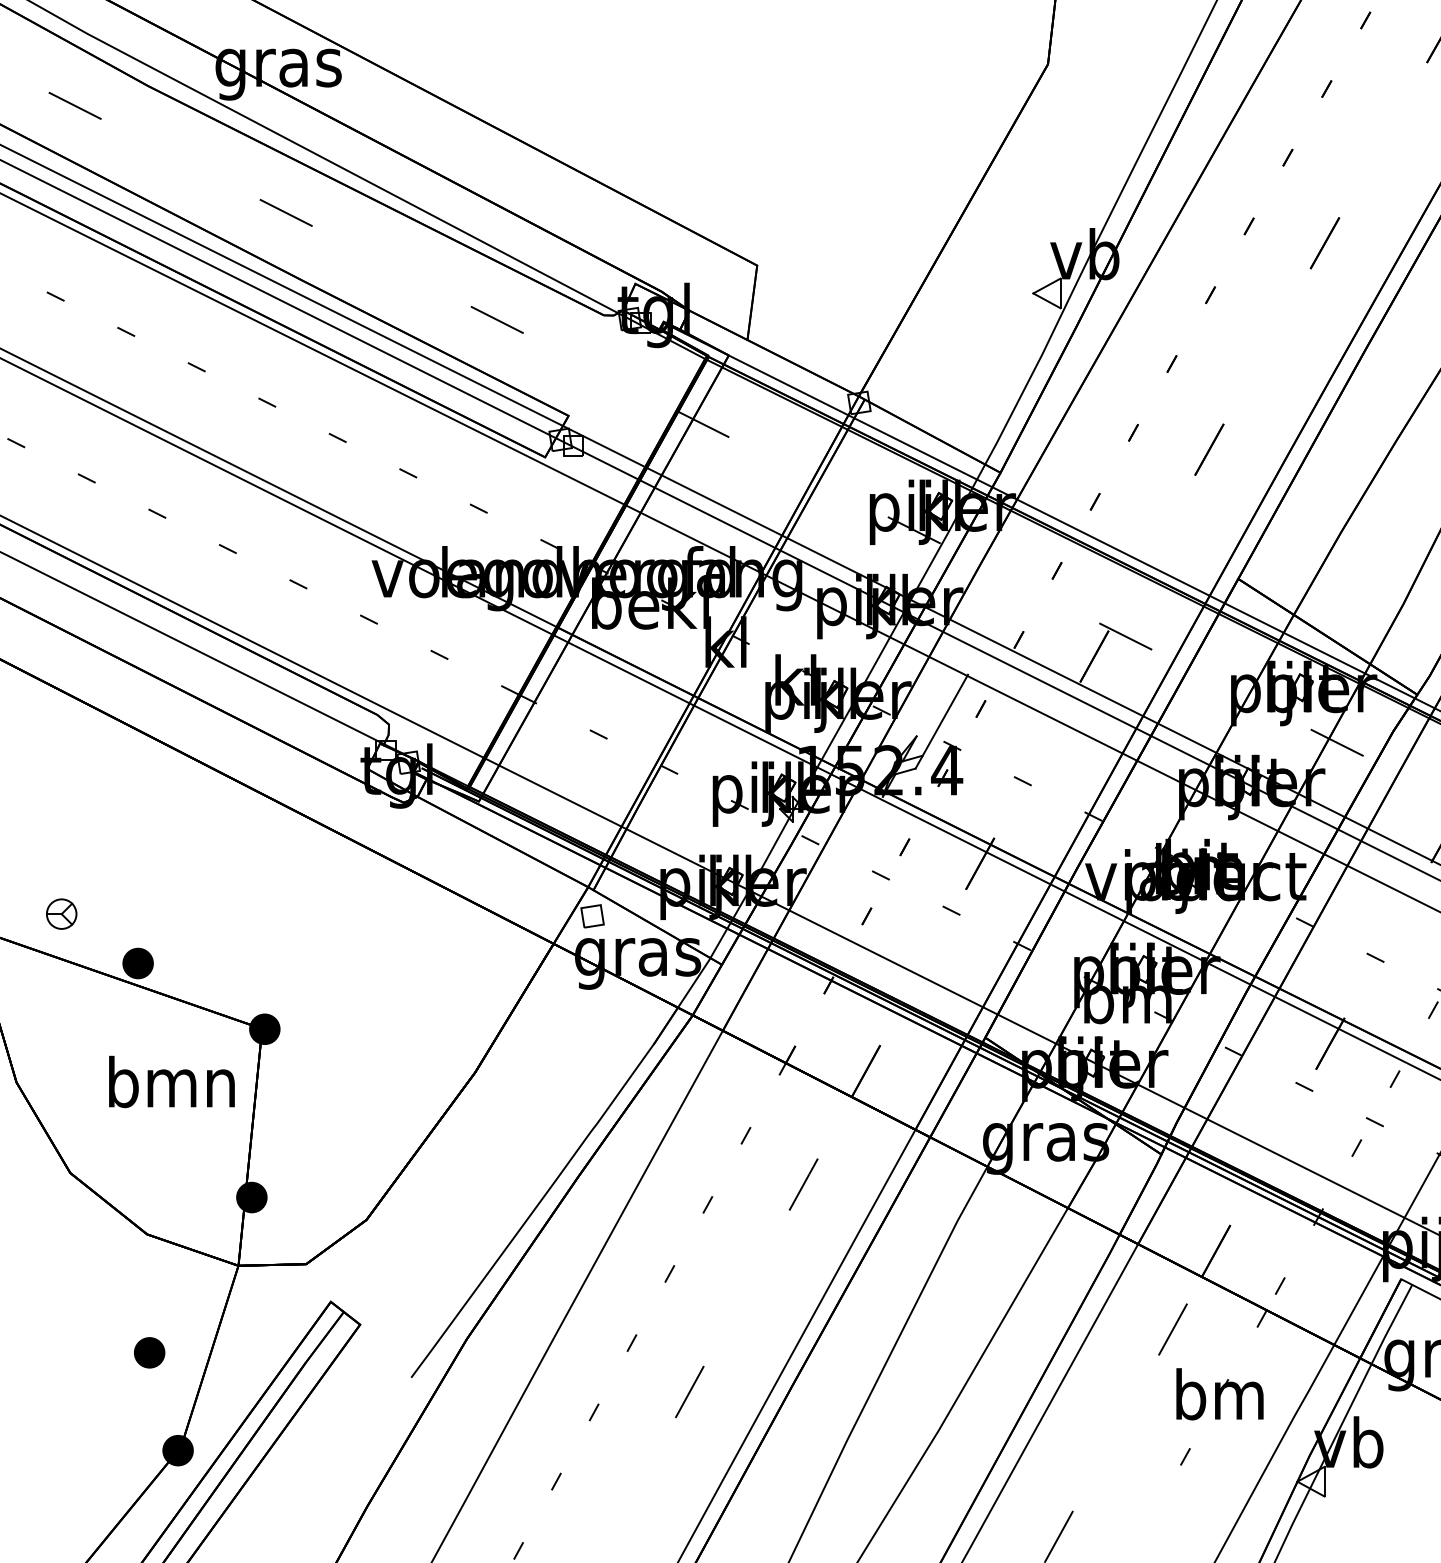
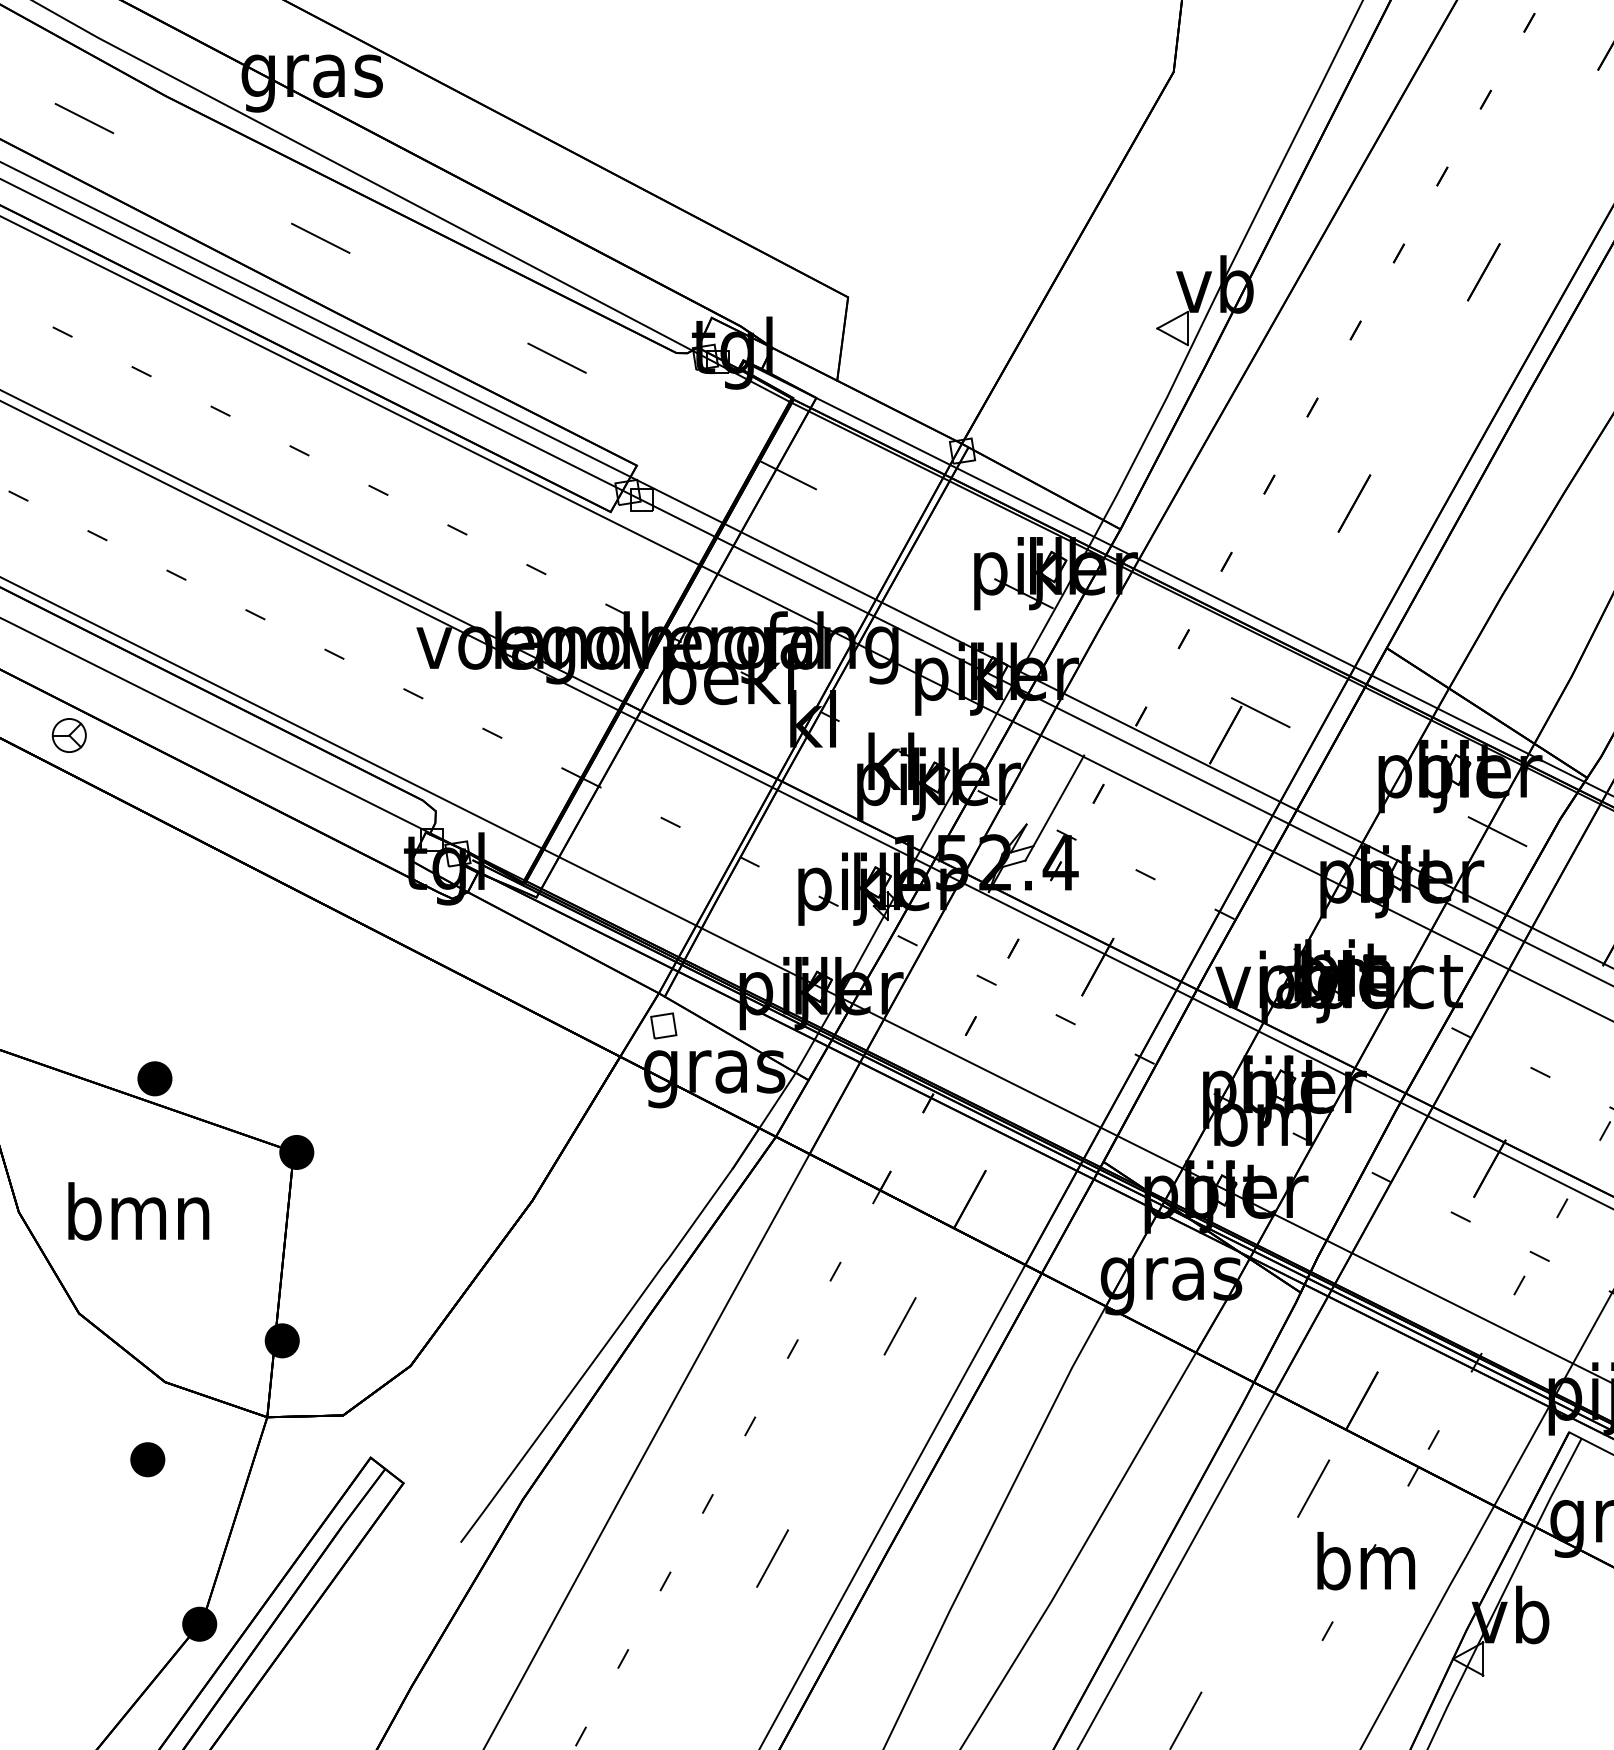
part: (60, 914) -> (68, 735), moved
text: (171, 1082) -> (138, 1211), moved
part: (149, 1352) -> (147, 1459), moved

